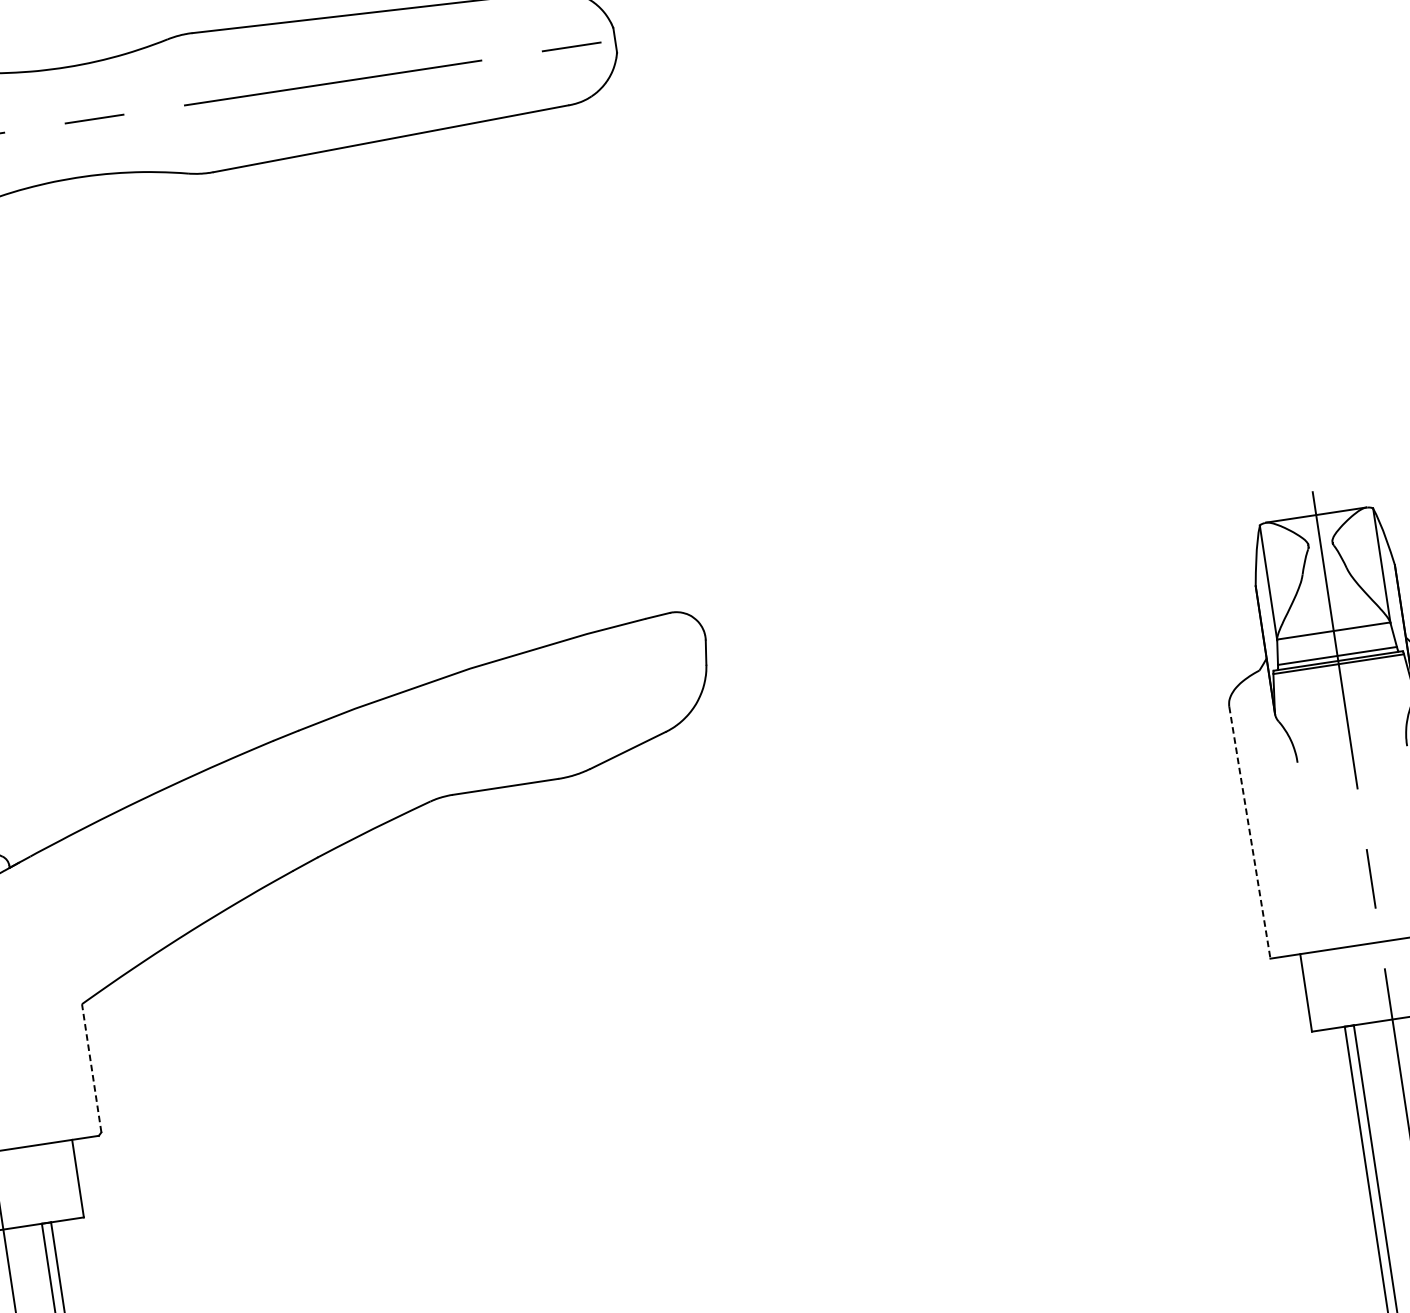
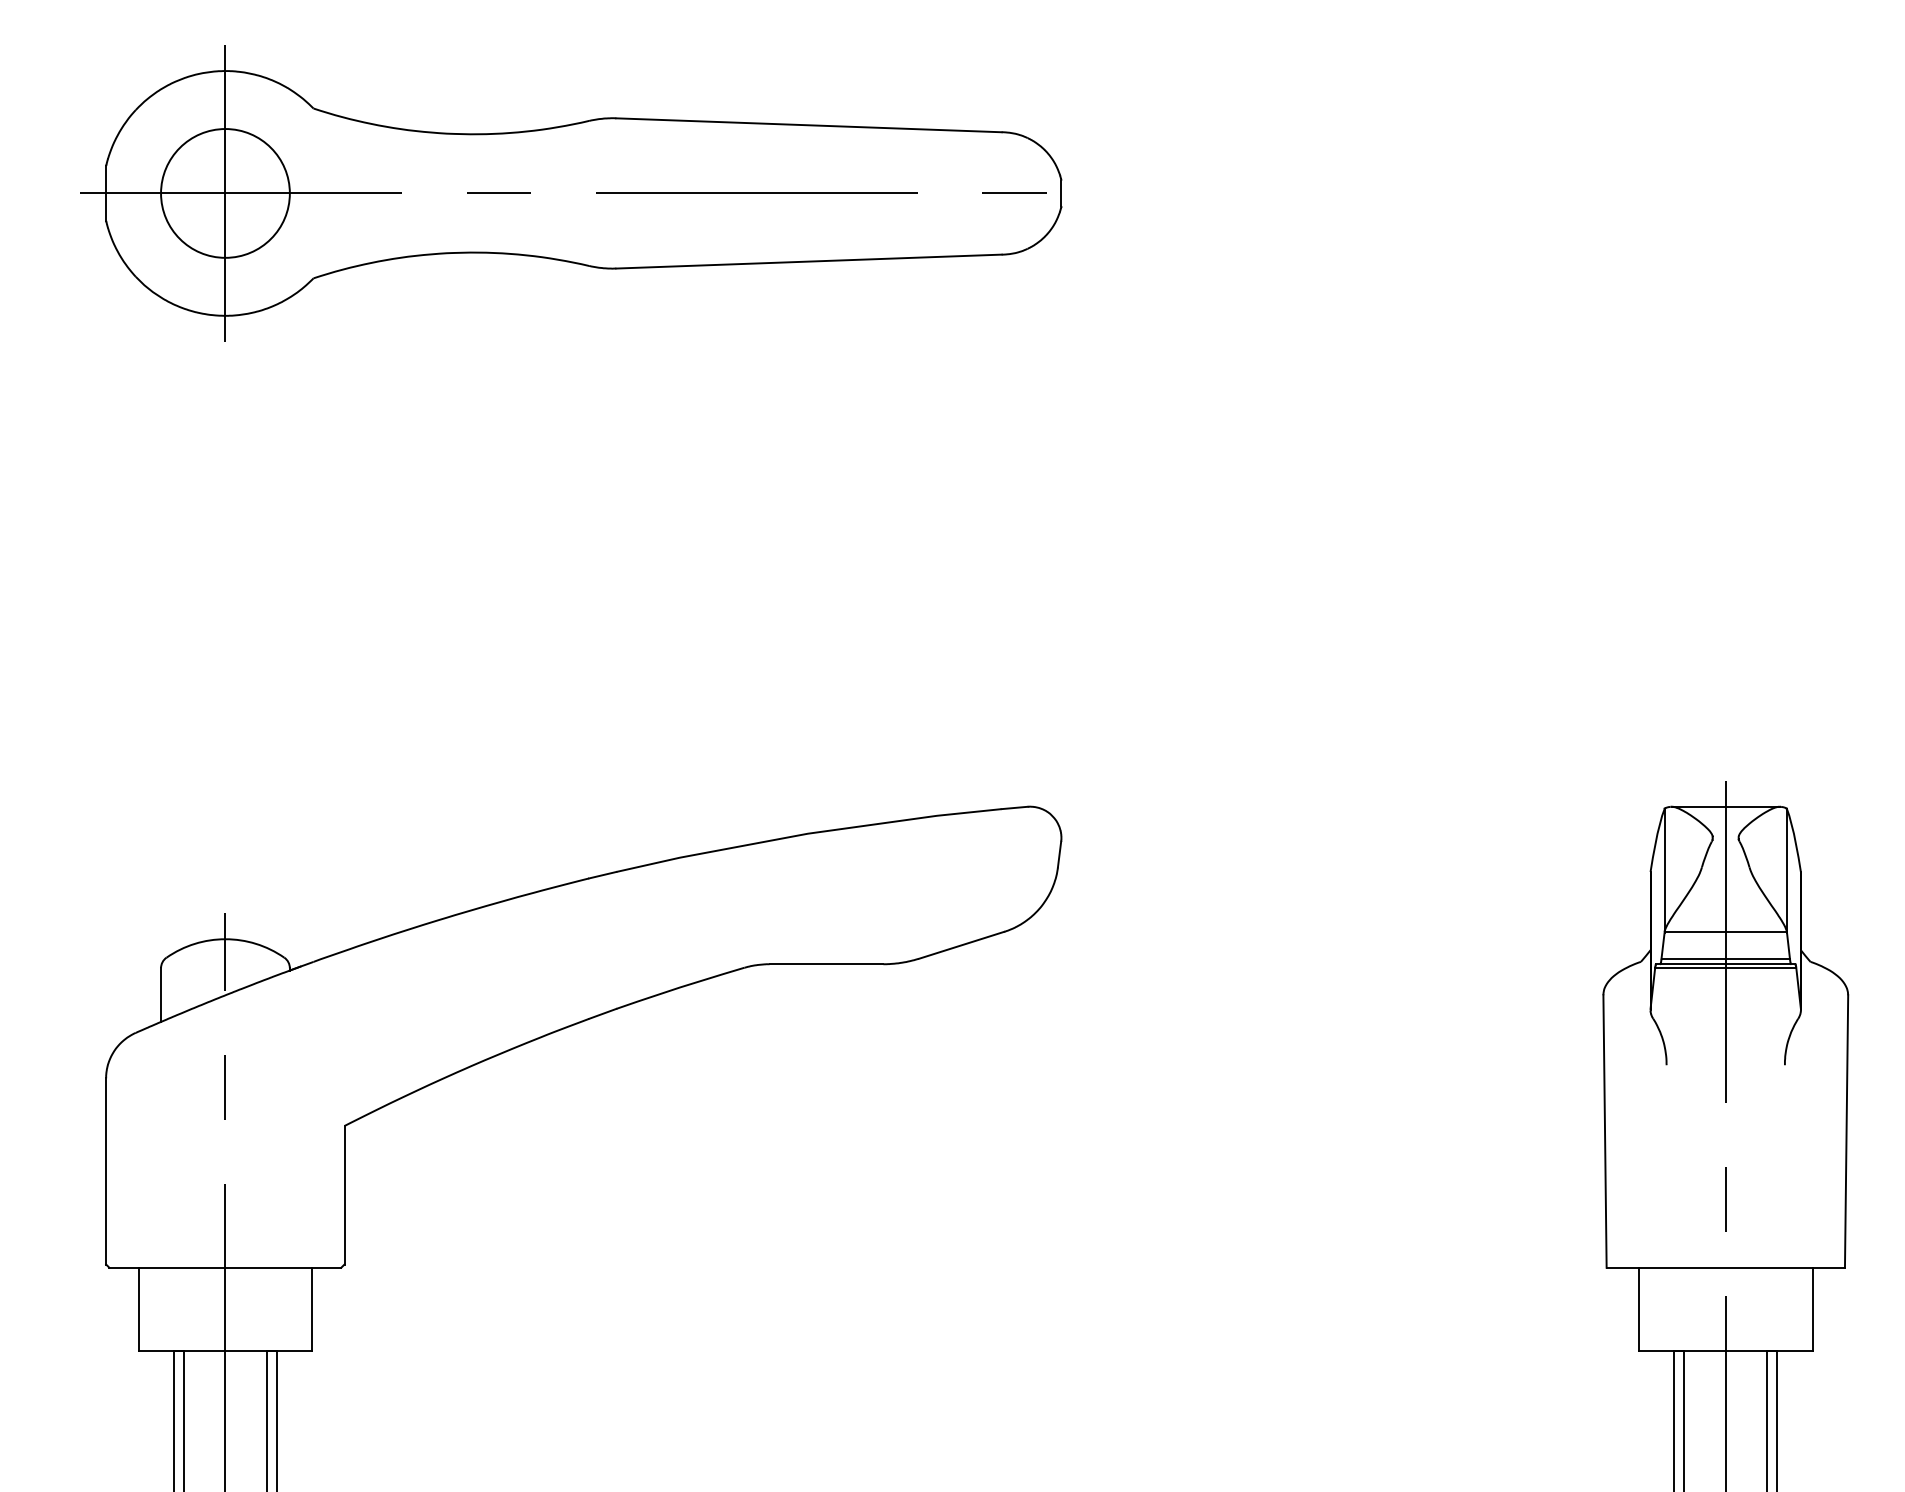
line: (1250, 833) -> (1605, 1132), dashed -> solid
line: (91, 1067) -> (344, 1194), dashed -> solid

